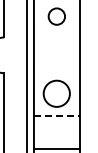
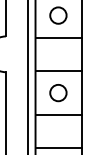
line: (56, 38) -> (58, 37), added
line: (56, 71) -> (58, 70), added
circle: (56, 94) -> (58, 93), size x0.62
line: (56, 116) -> (58, 115), dashed -> solid

